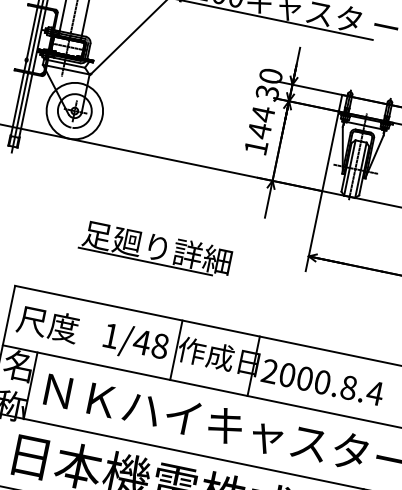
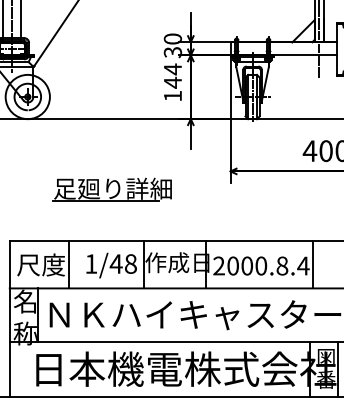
line: (82, 330) -> (68, 264), added
line: (388, 393) -> (313, 264), added

